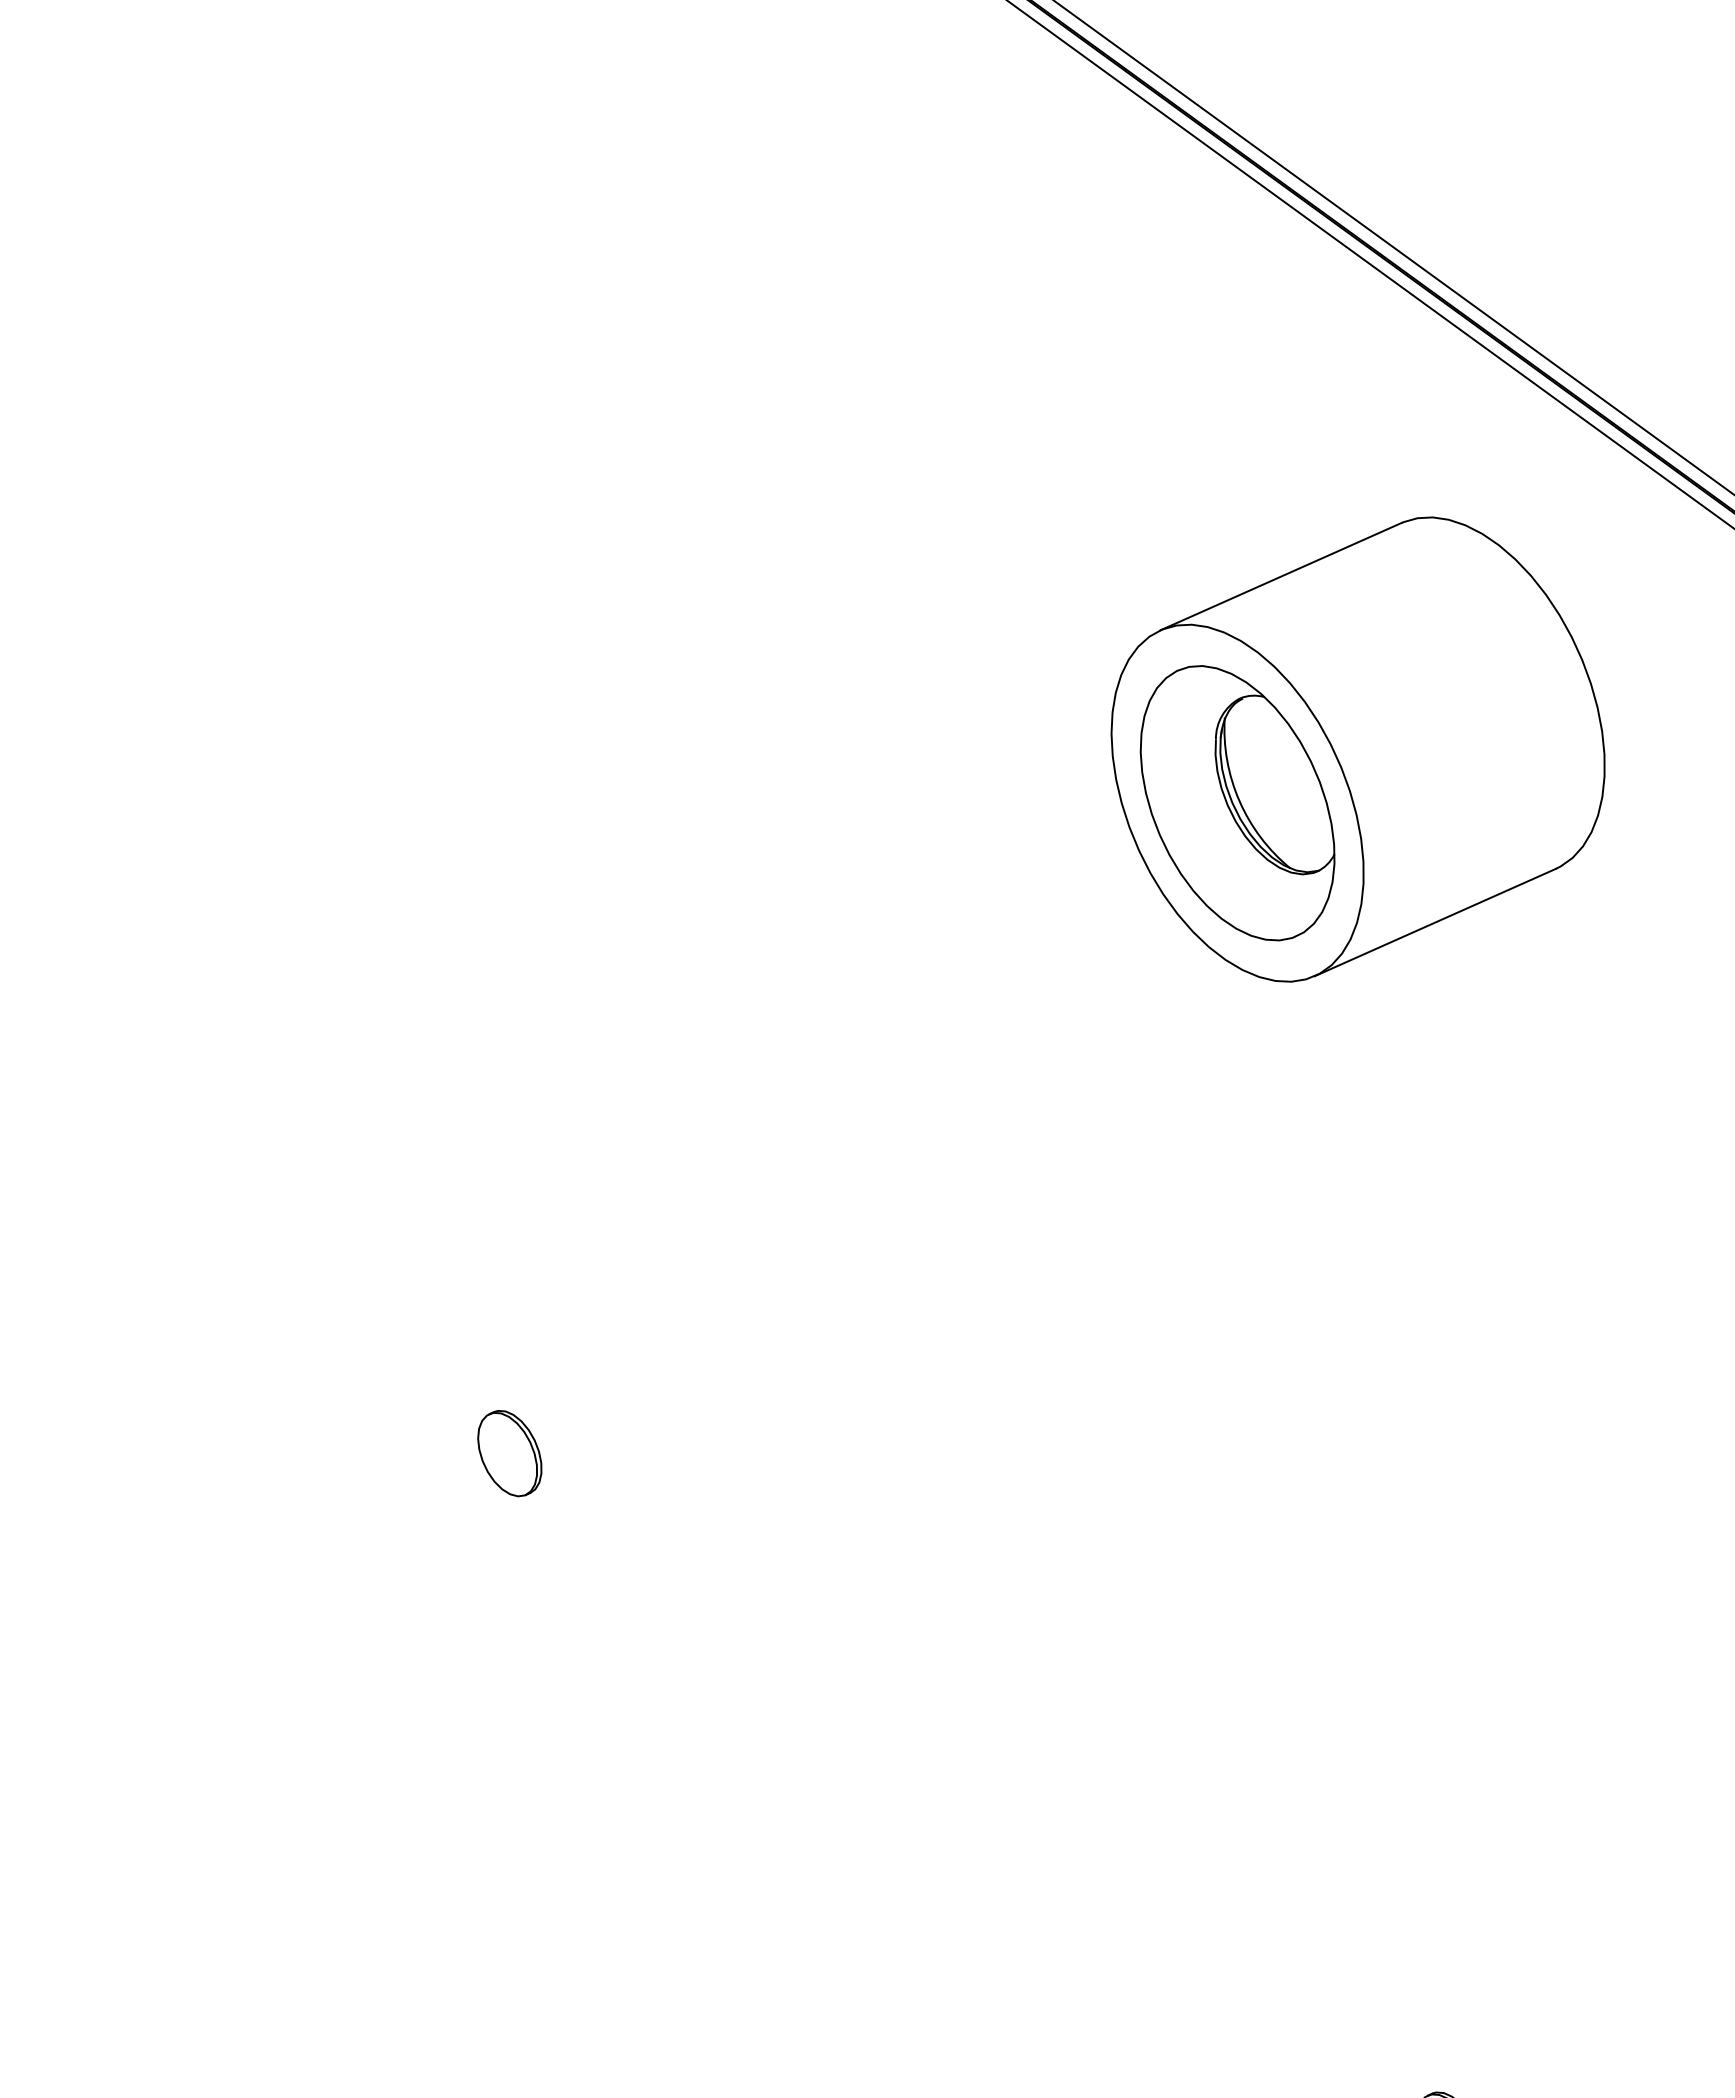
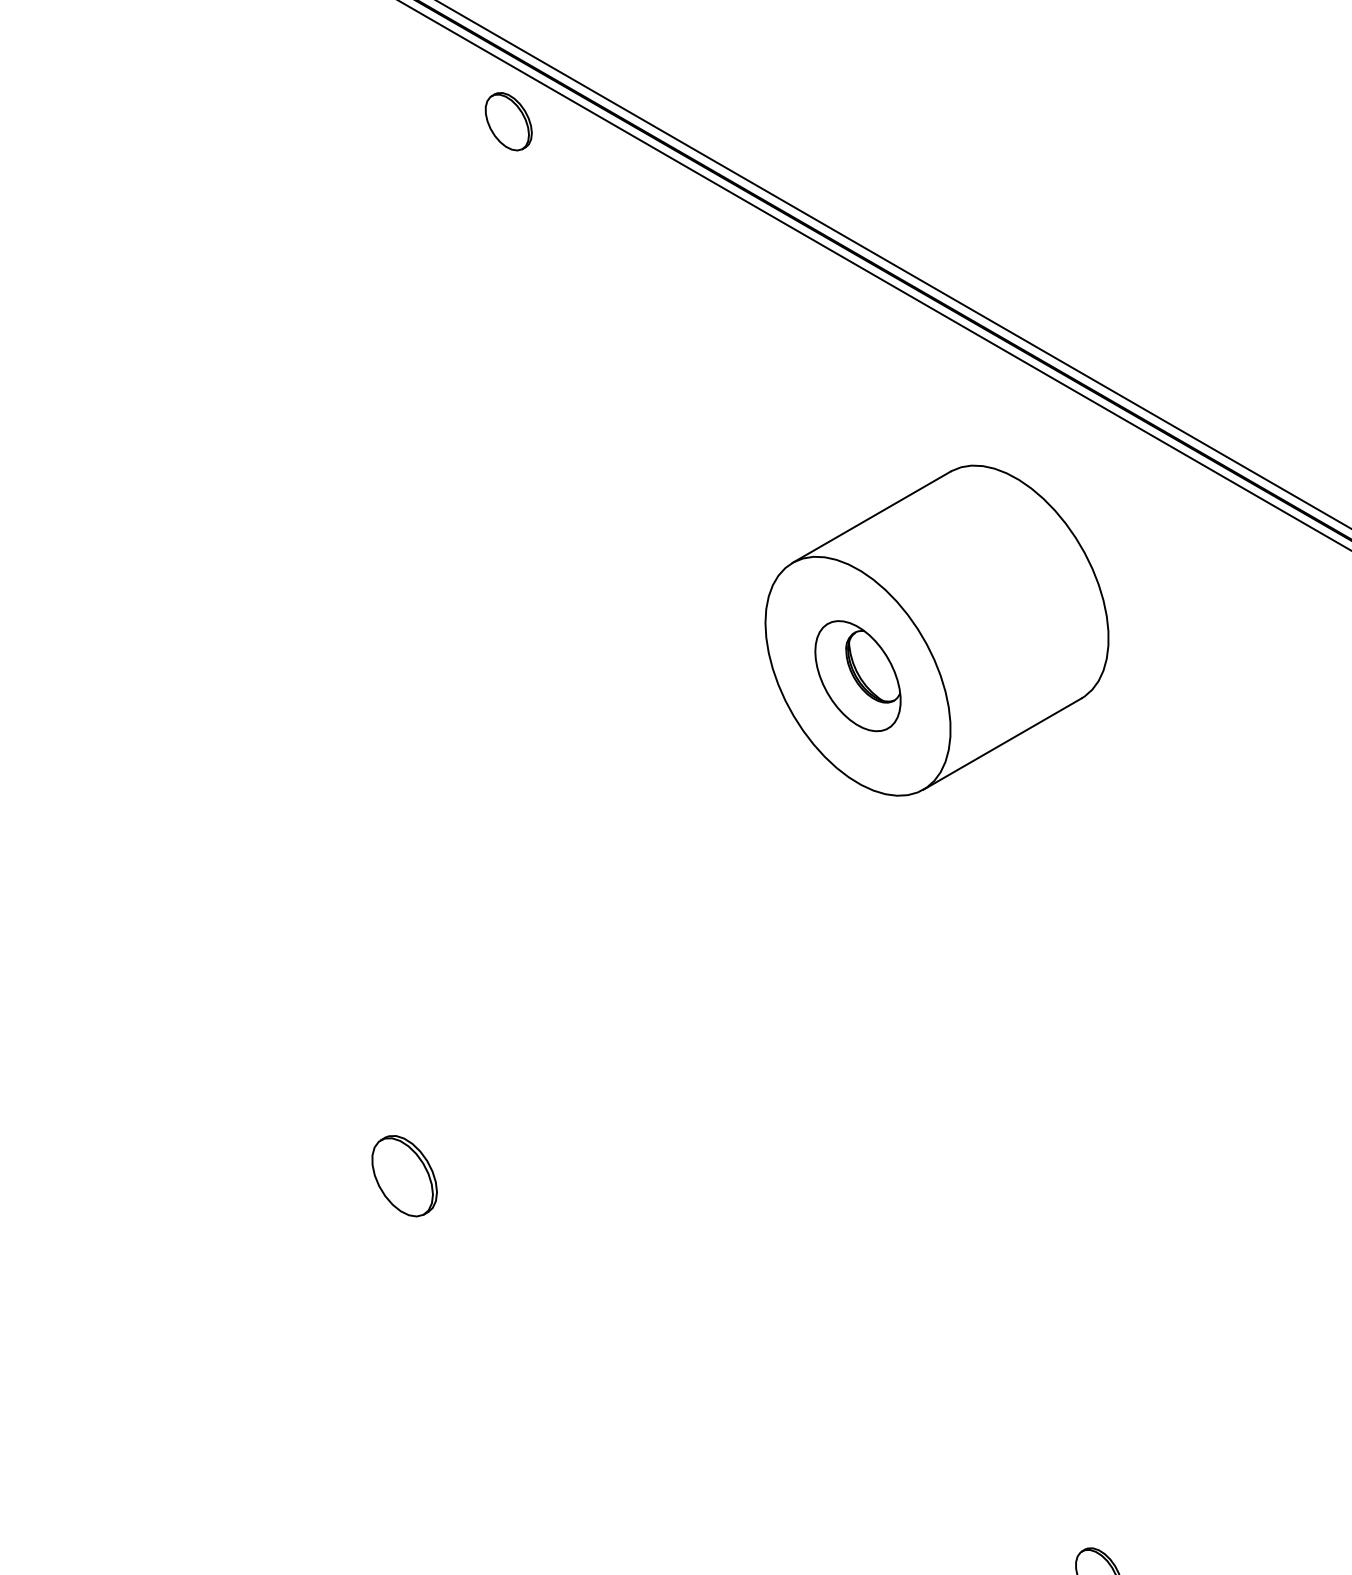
part: (1236, 802) -> (857, 675), size x0.6
part: (509, 1452) -> (404, 1175), size x1.4

